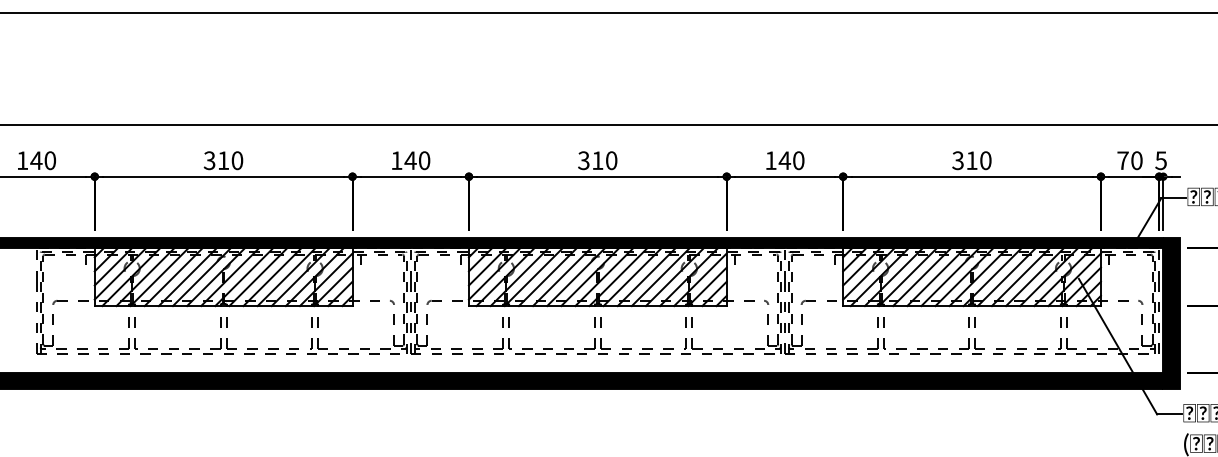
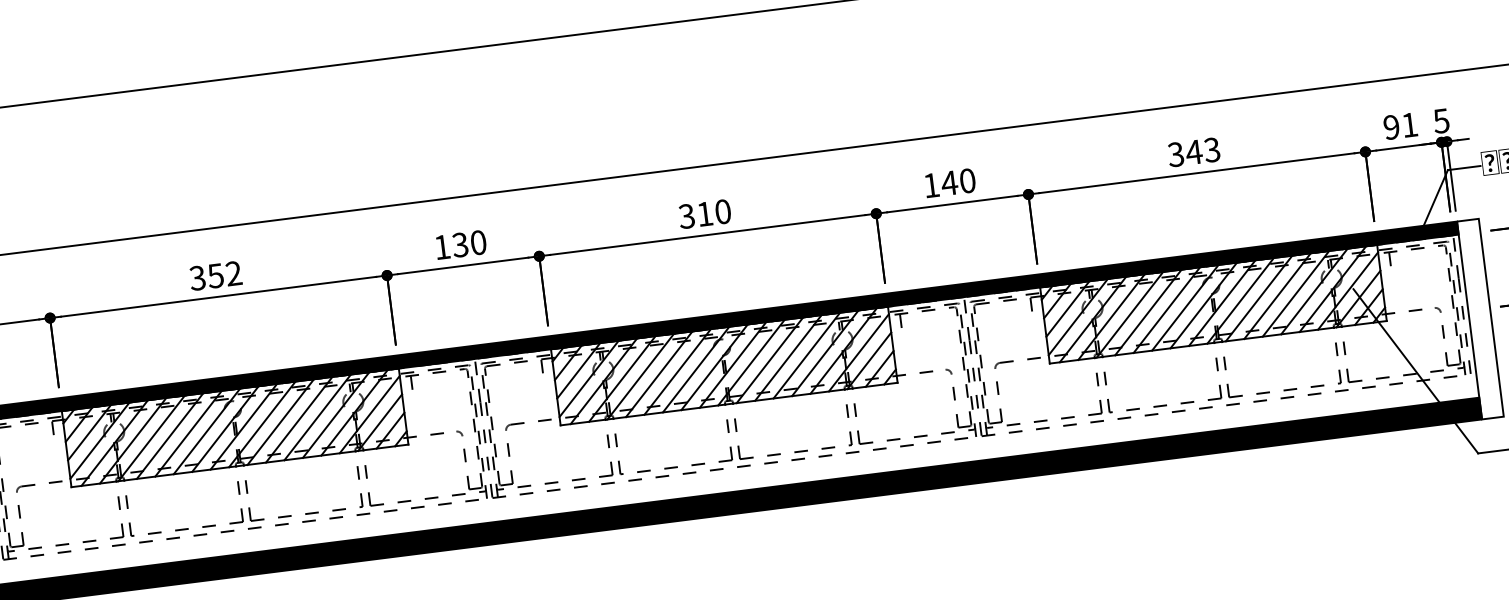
text: (230, 160) -> (224, 274), 310 -> 352
text: (410, 160) -> (460, 244), 140 -> 130
text: (978, 160) -> (1202, 150), 310 -> 343
text: (1129, 160) -> (1400, 126), 70 -> 91
fill: (1171, 313) -> (1480, 319), removed

